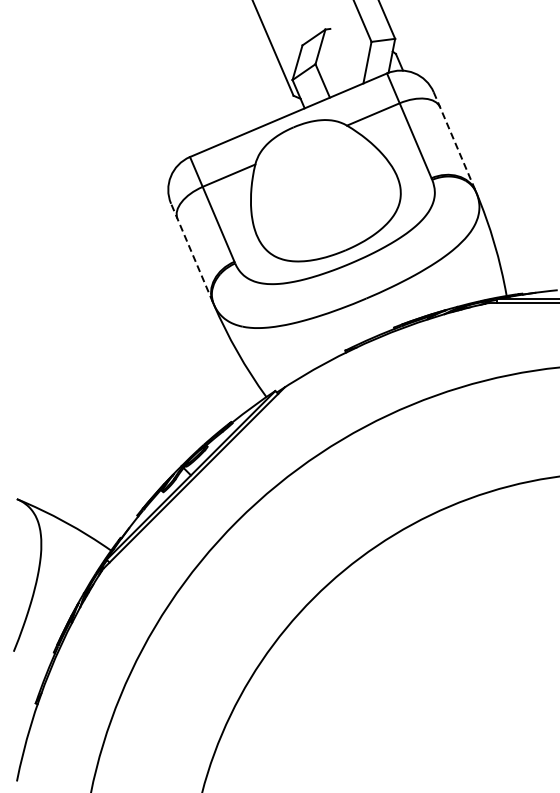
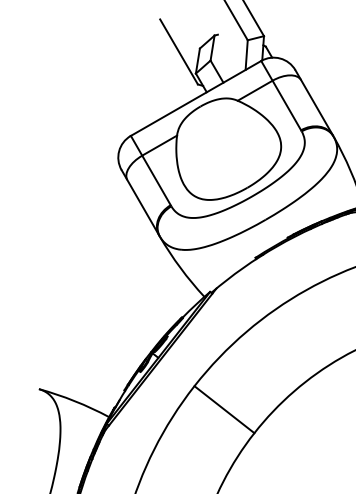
line: (454, 141) -> (314, 102), dashed -> solid
line: (191, 252) -> (139, 202), dashed -> solid
line: (275, 559) -> (224, 409), added

